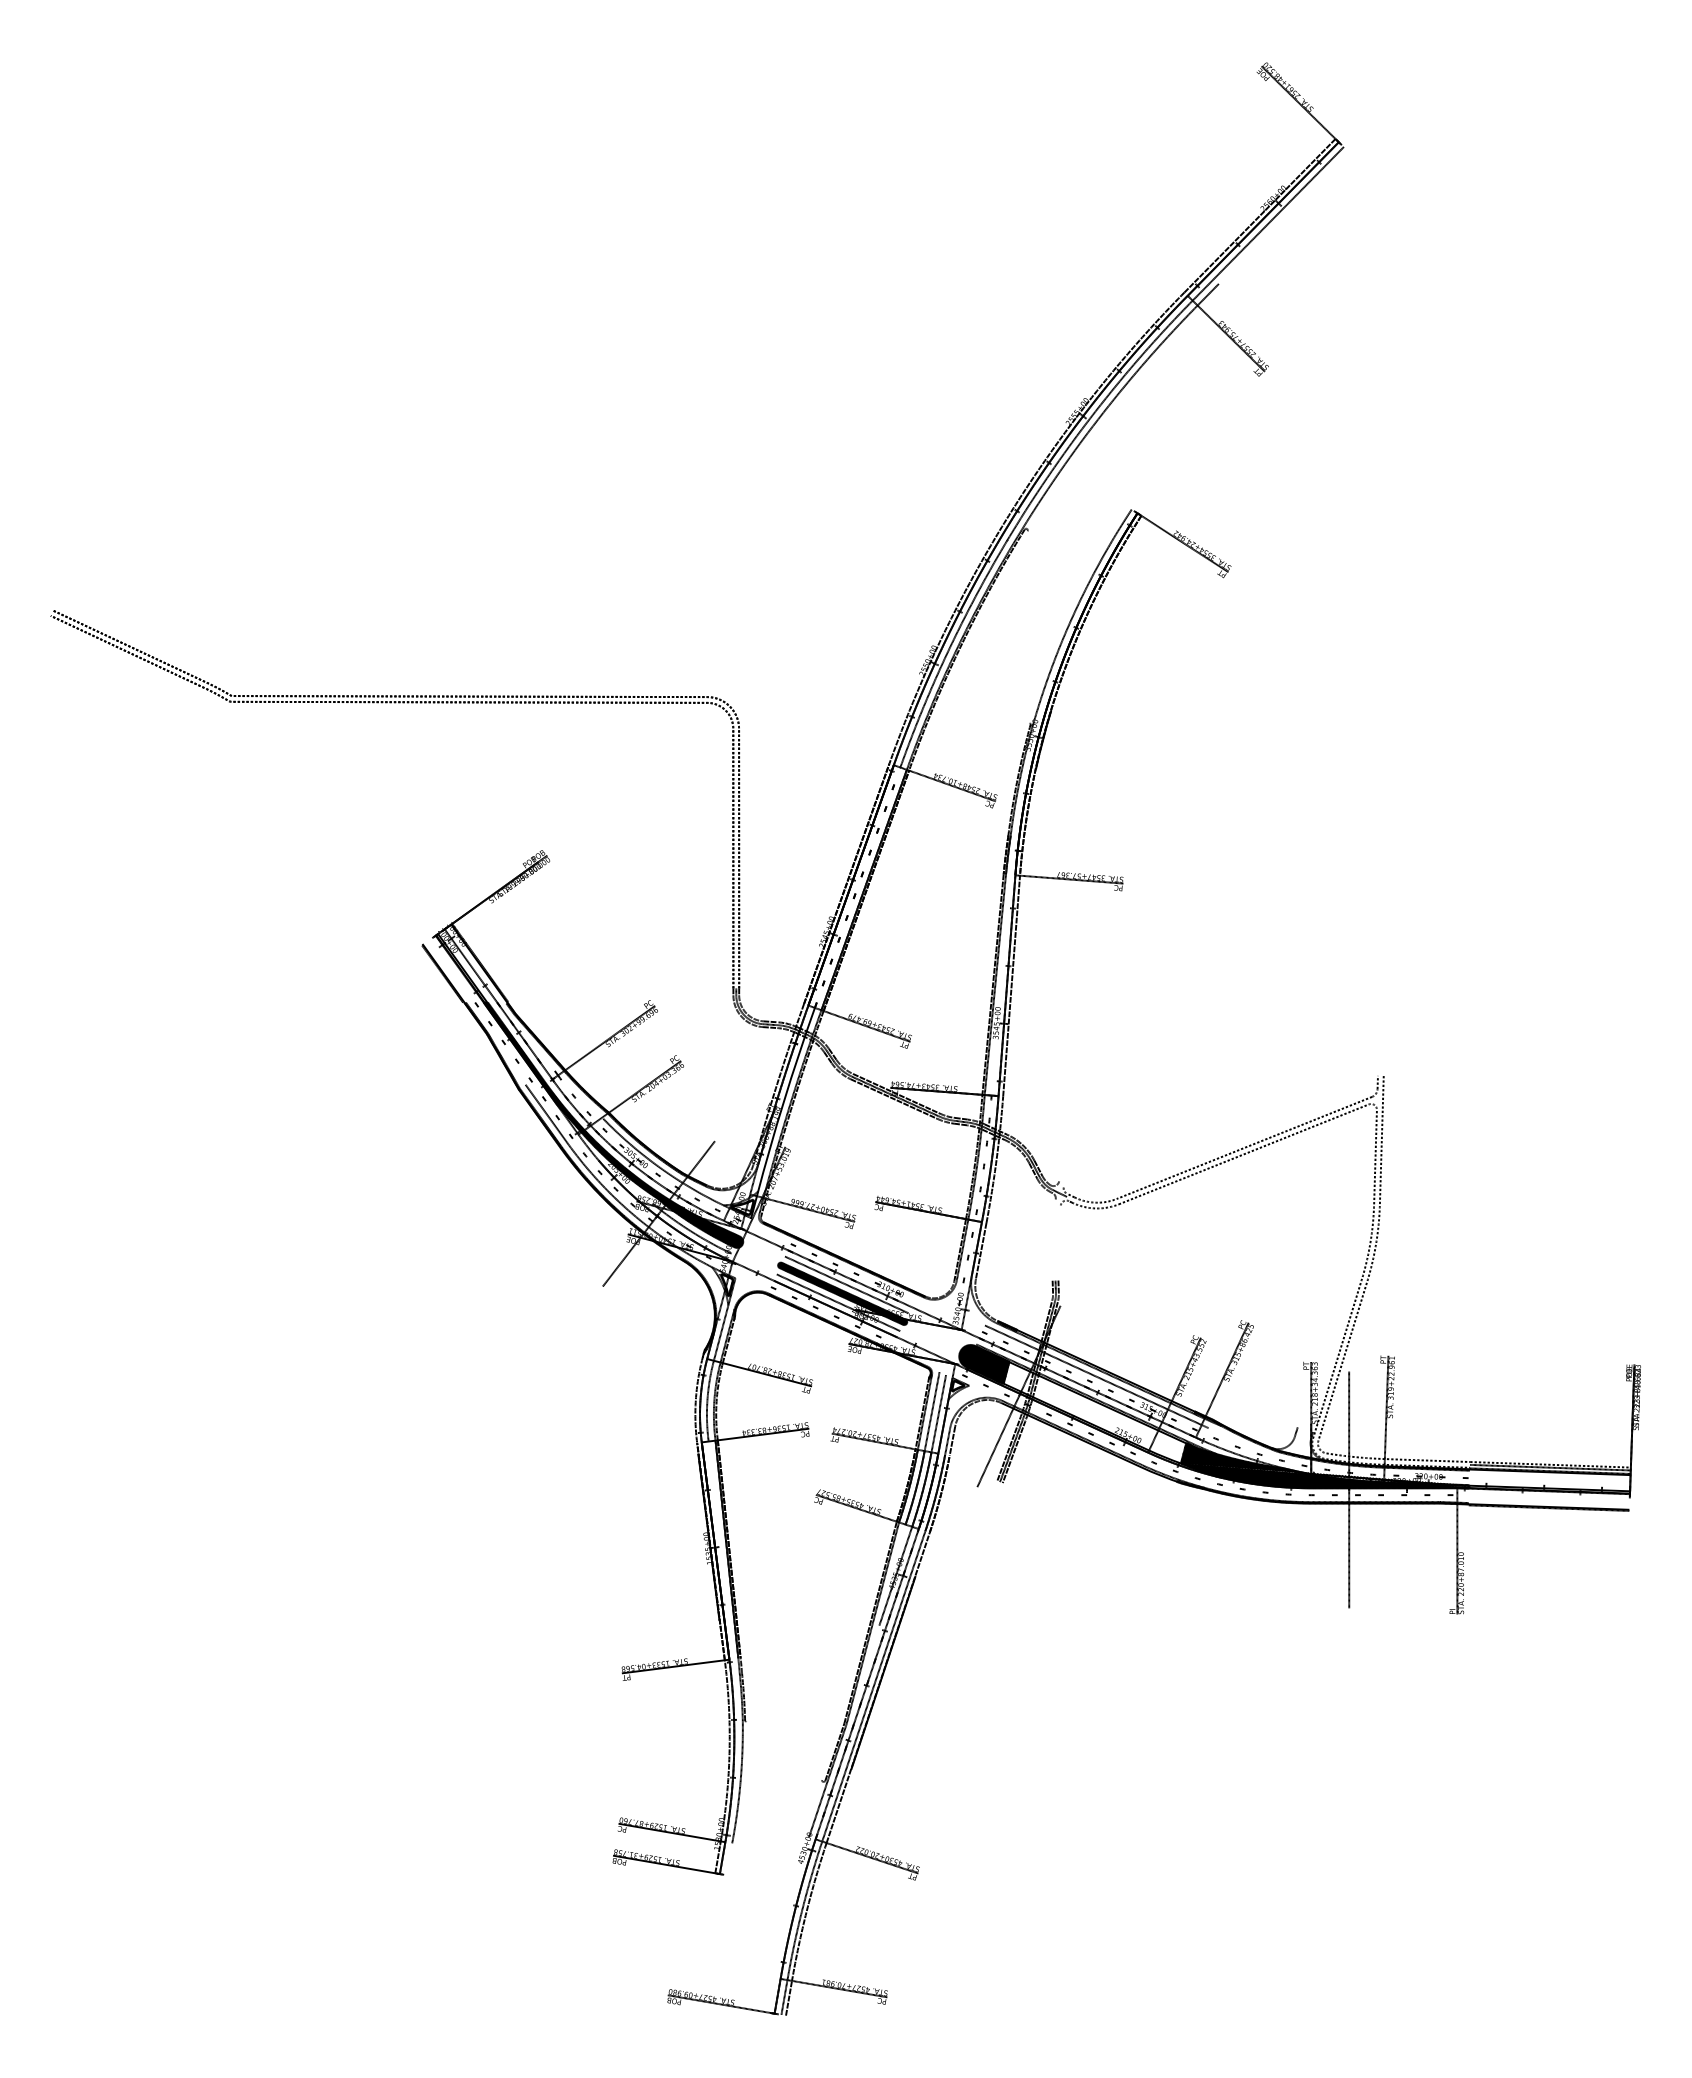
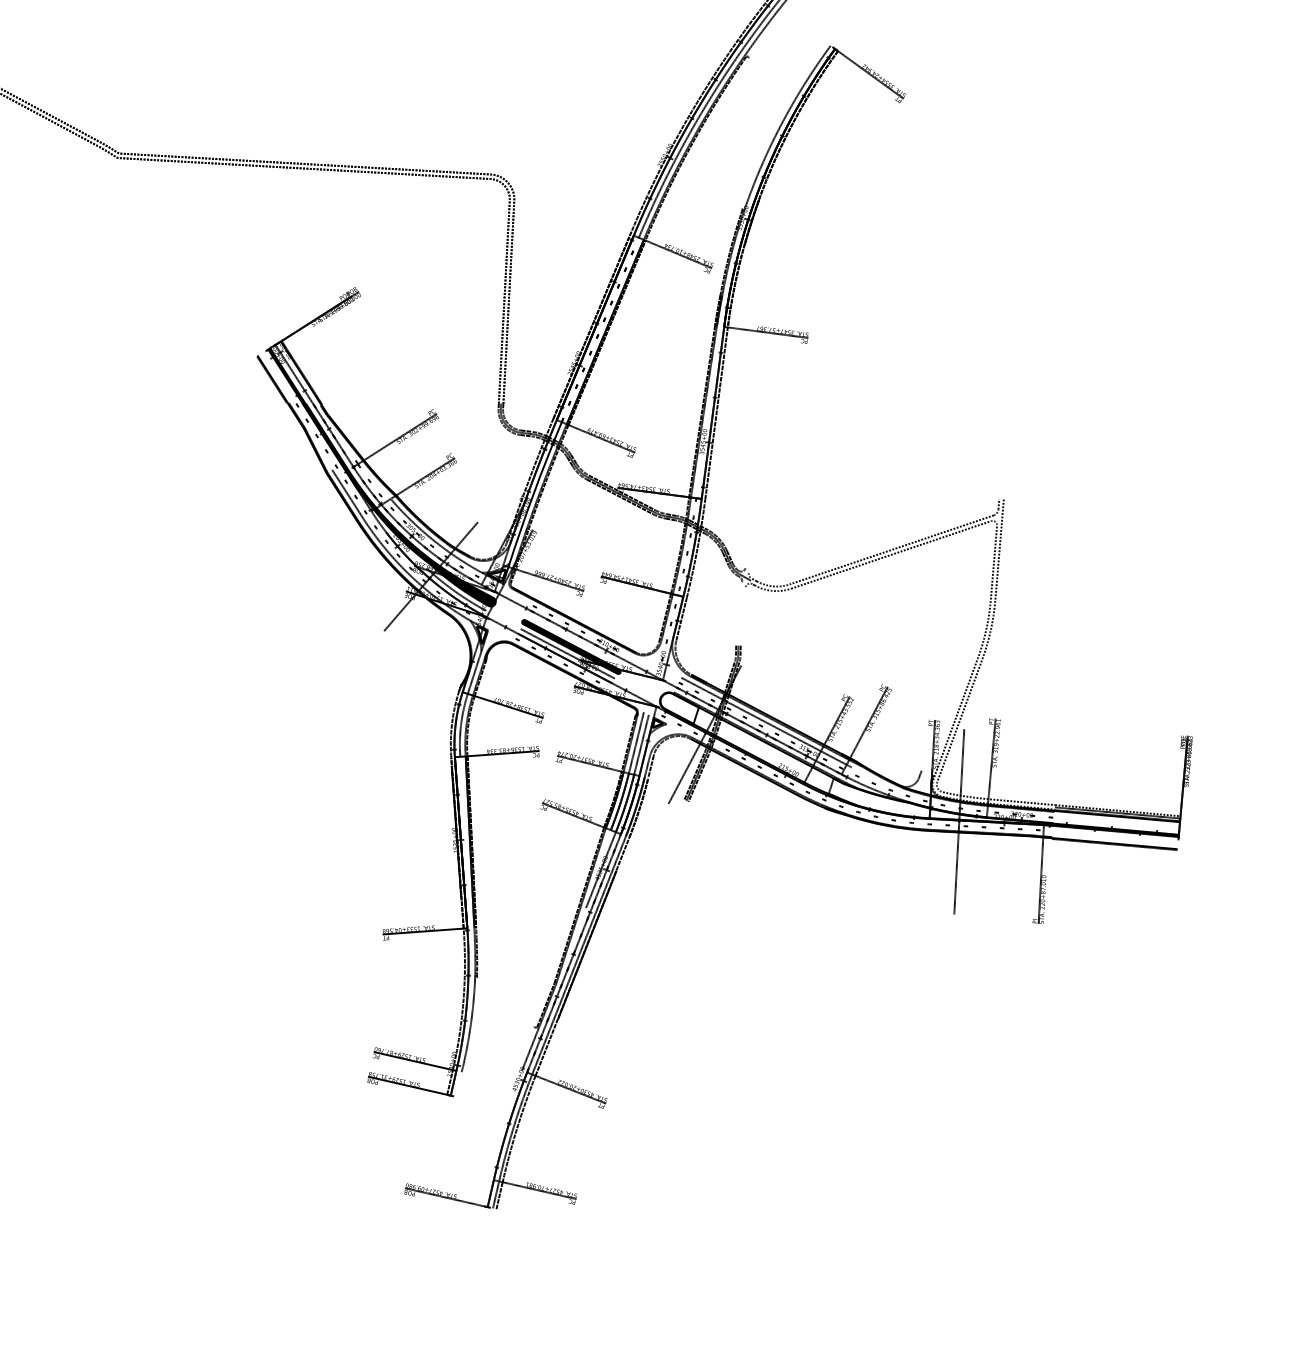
line: (846, 1284) -> (574, 639), removed
hatch: (984, 1364) -> (679, 708), removed
hatch: (1325, 1465) -> (941, 801), removed

